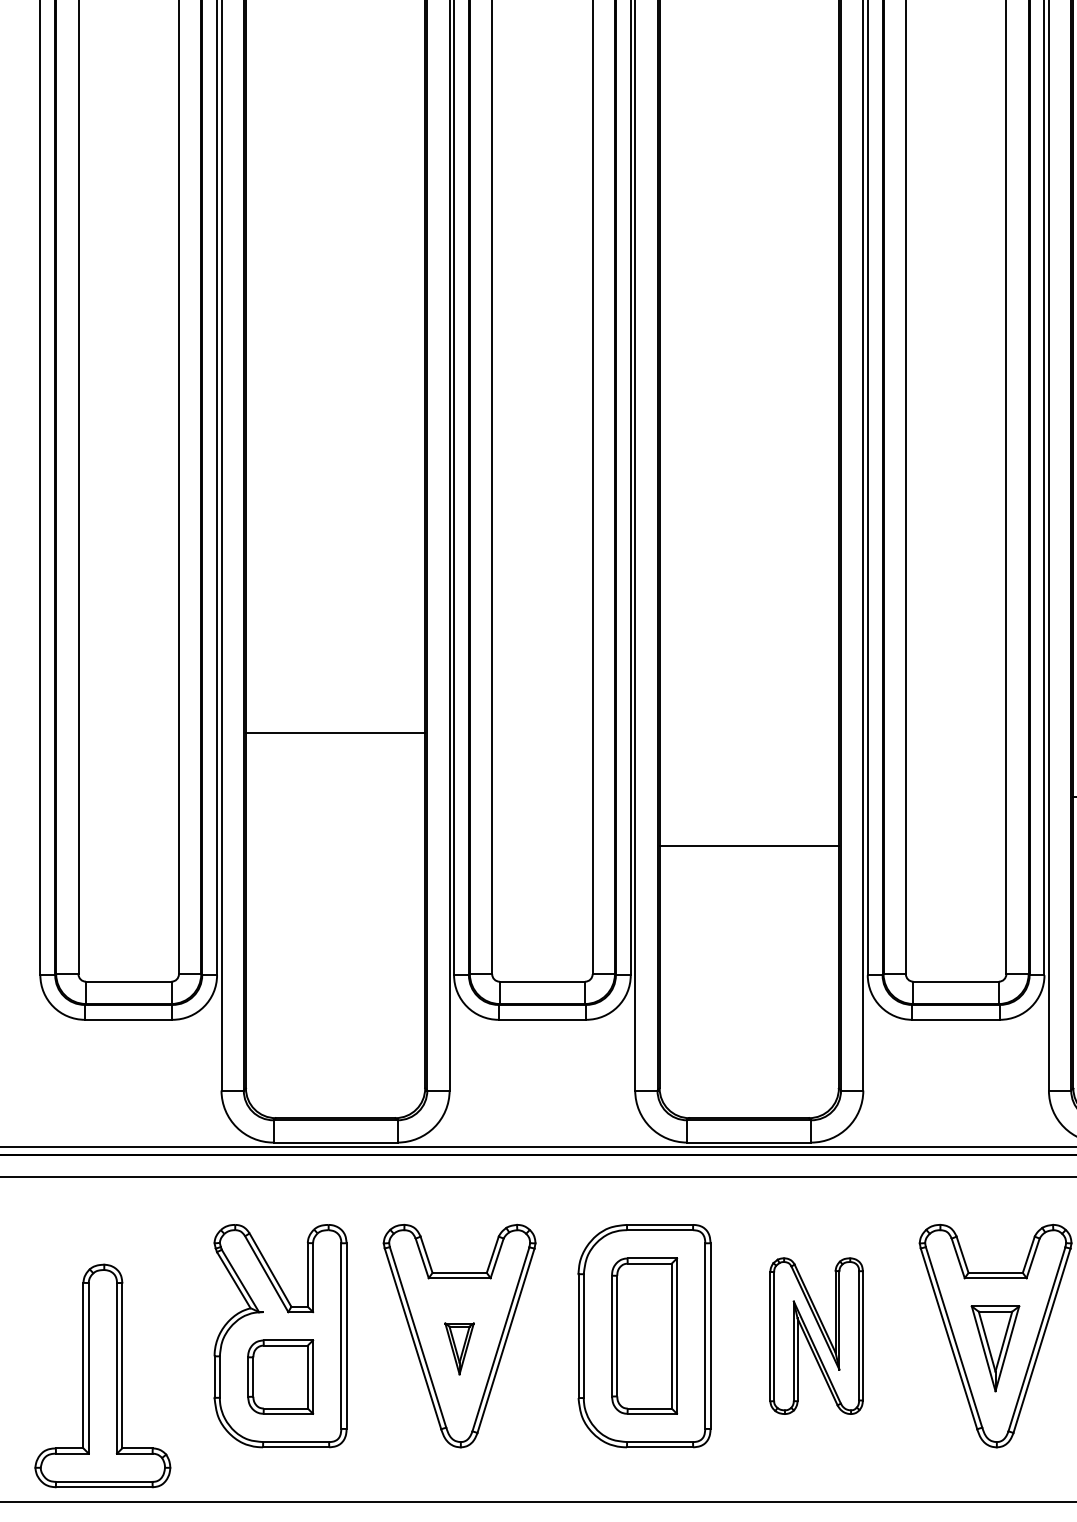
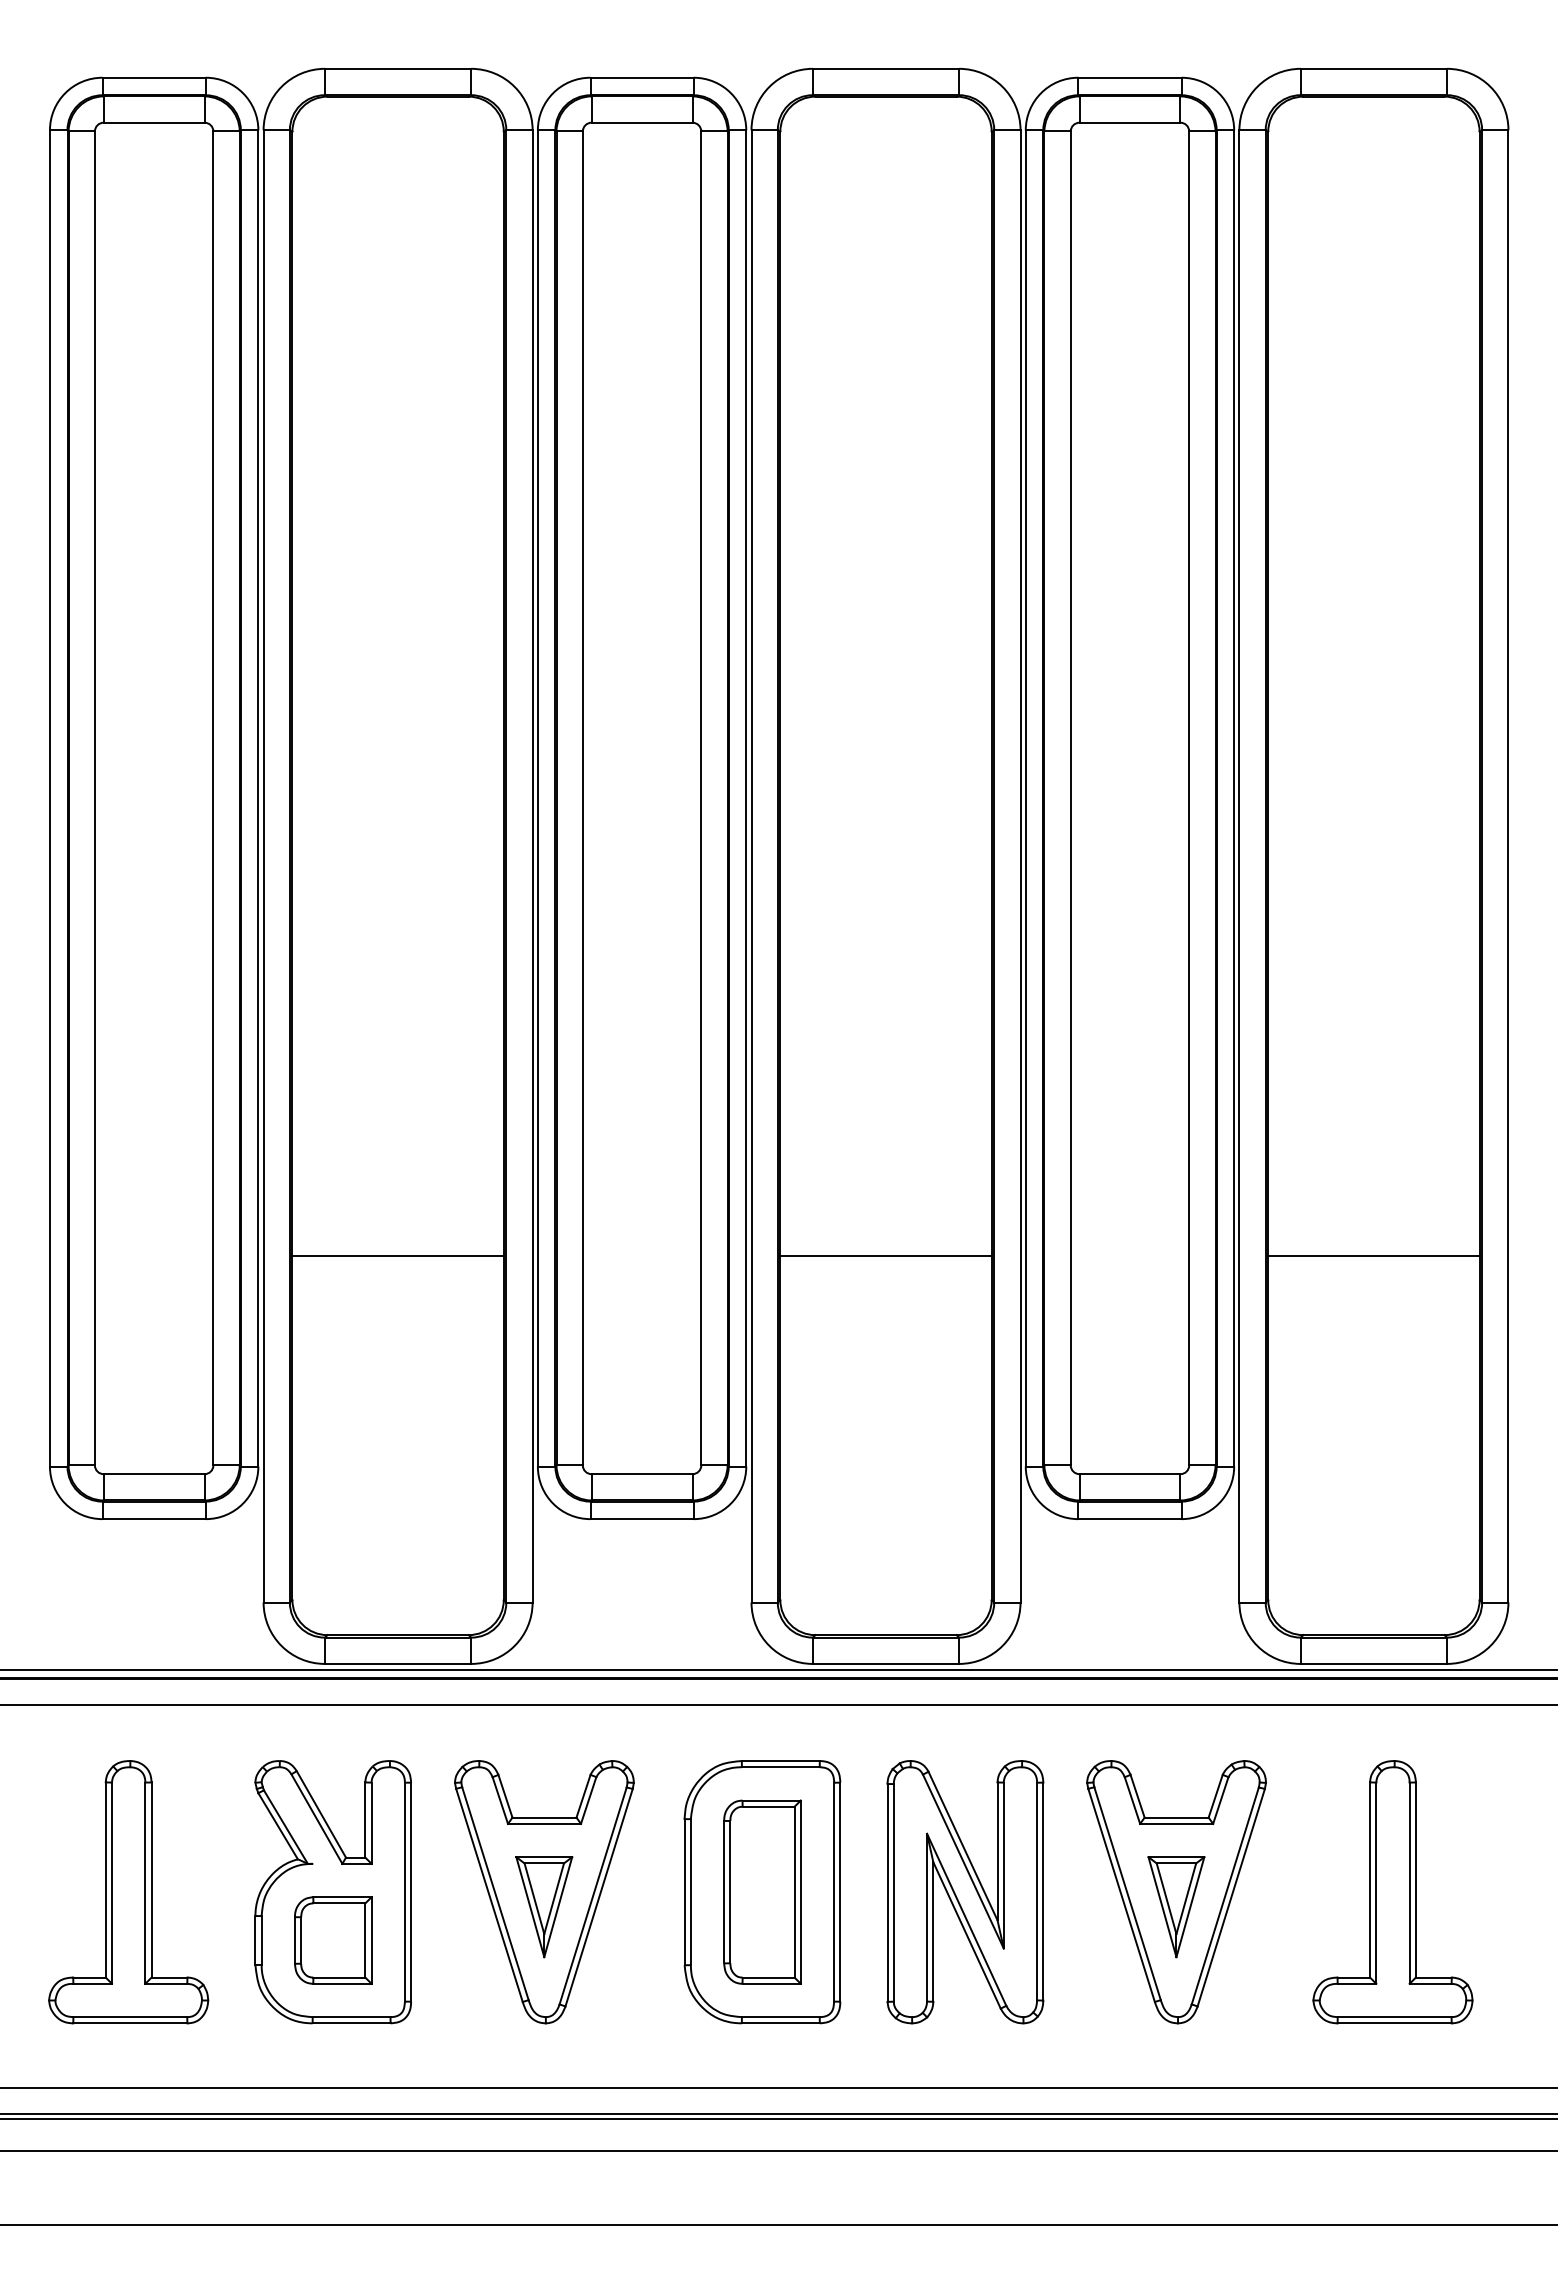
line: (335, 732) -> (397, 1256), moved
line: (748, 846) -> (885, 1256), moved
part: (816, 1336) -> (965, 1892), size x1.43
part: (459, 1349) -> (544, 1907), size x1.67
part: (102, 1376) -> (128, 1892), moved

